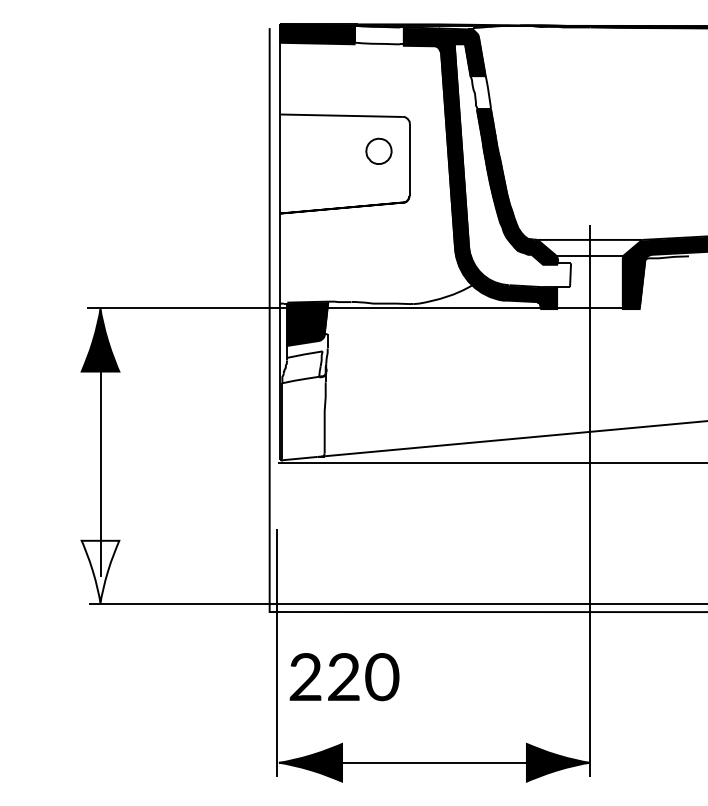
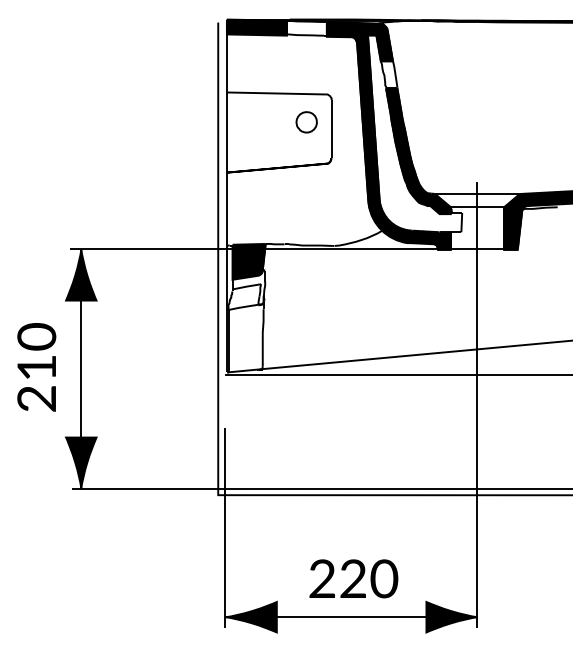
part: (45, 454) -> (36, 367), added
fill: (100, 571) -> (81, 462), added
part: (344, 676) -> (353, 578), moved

